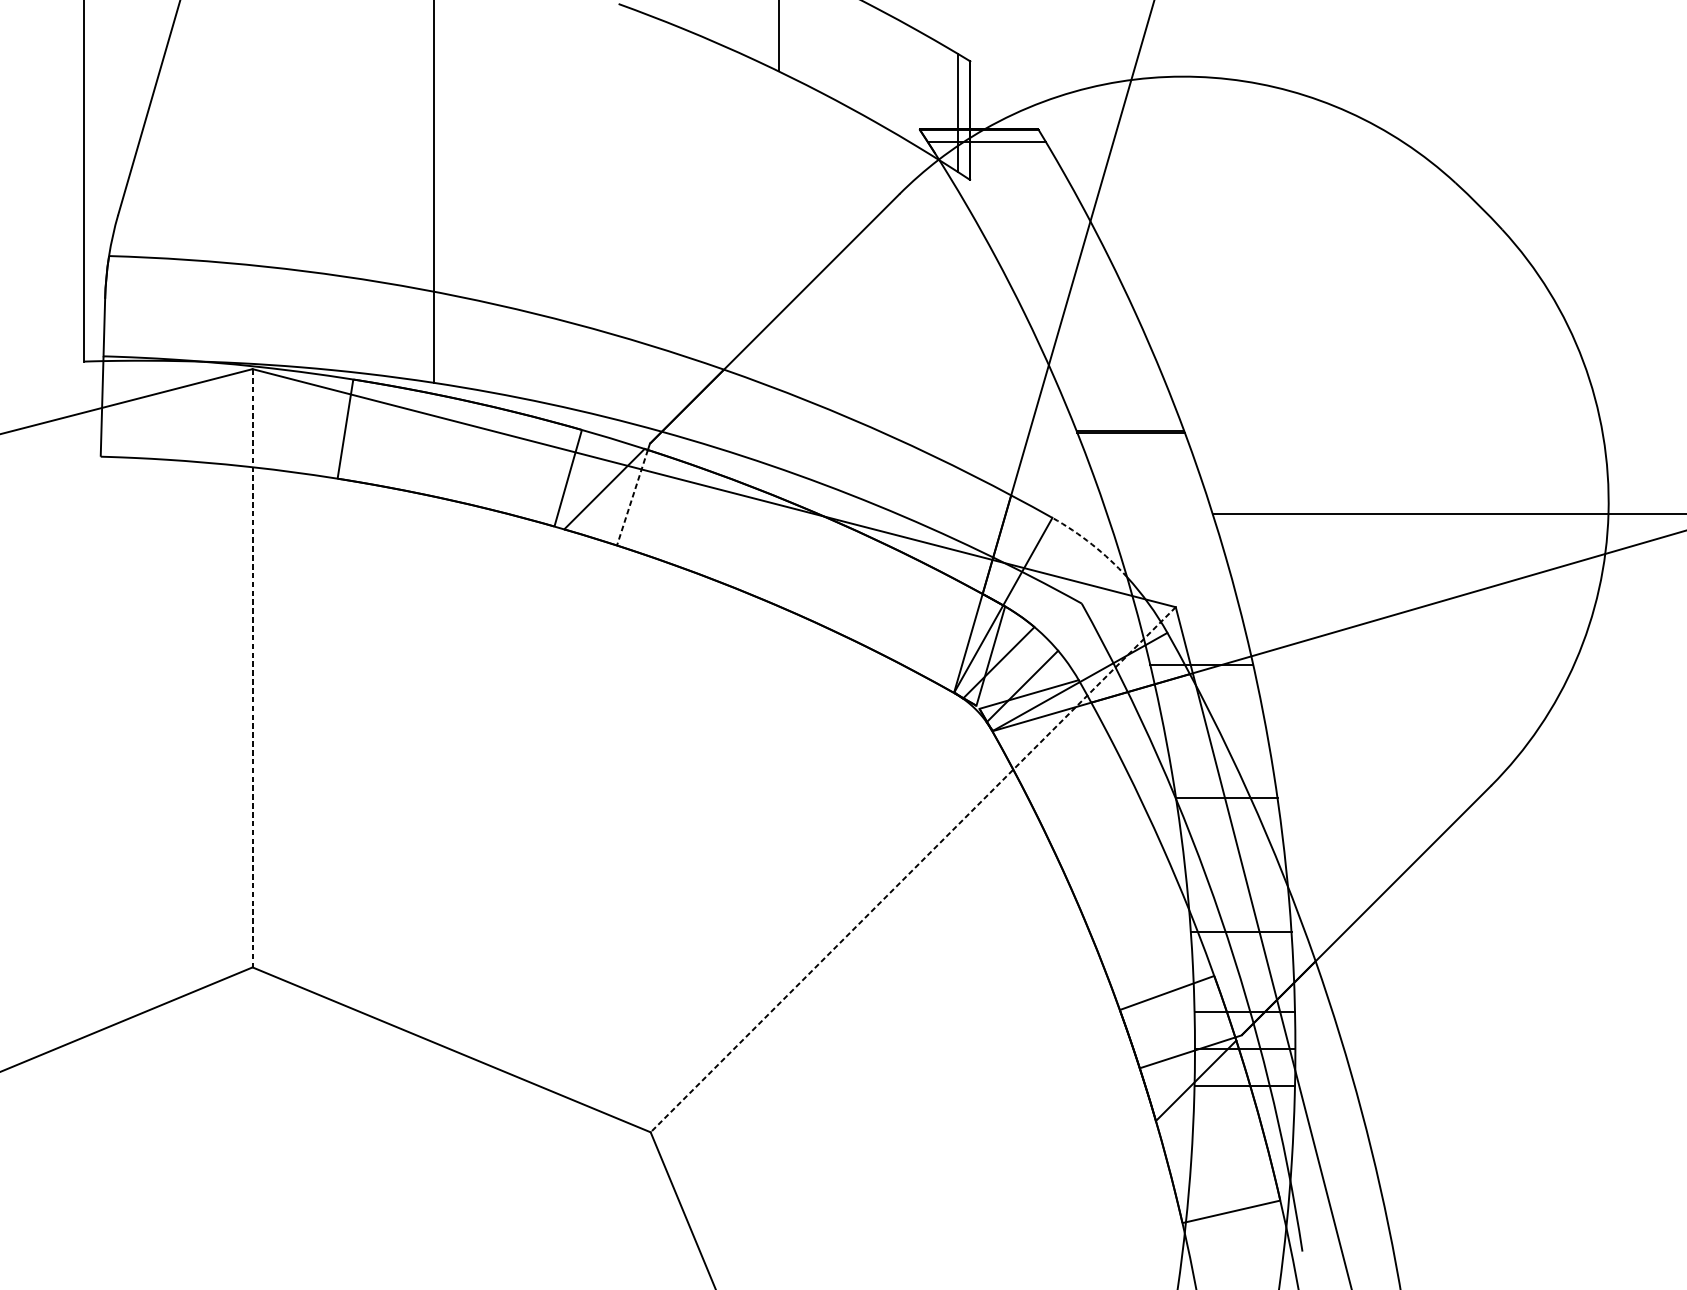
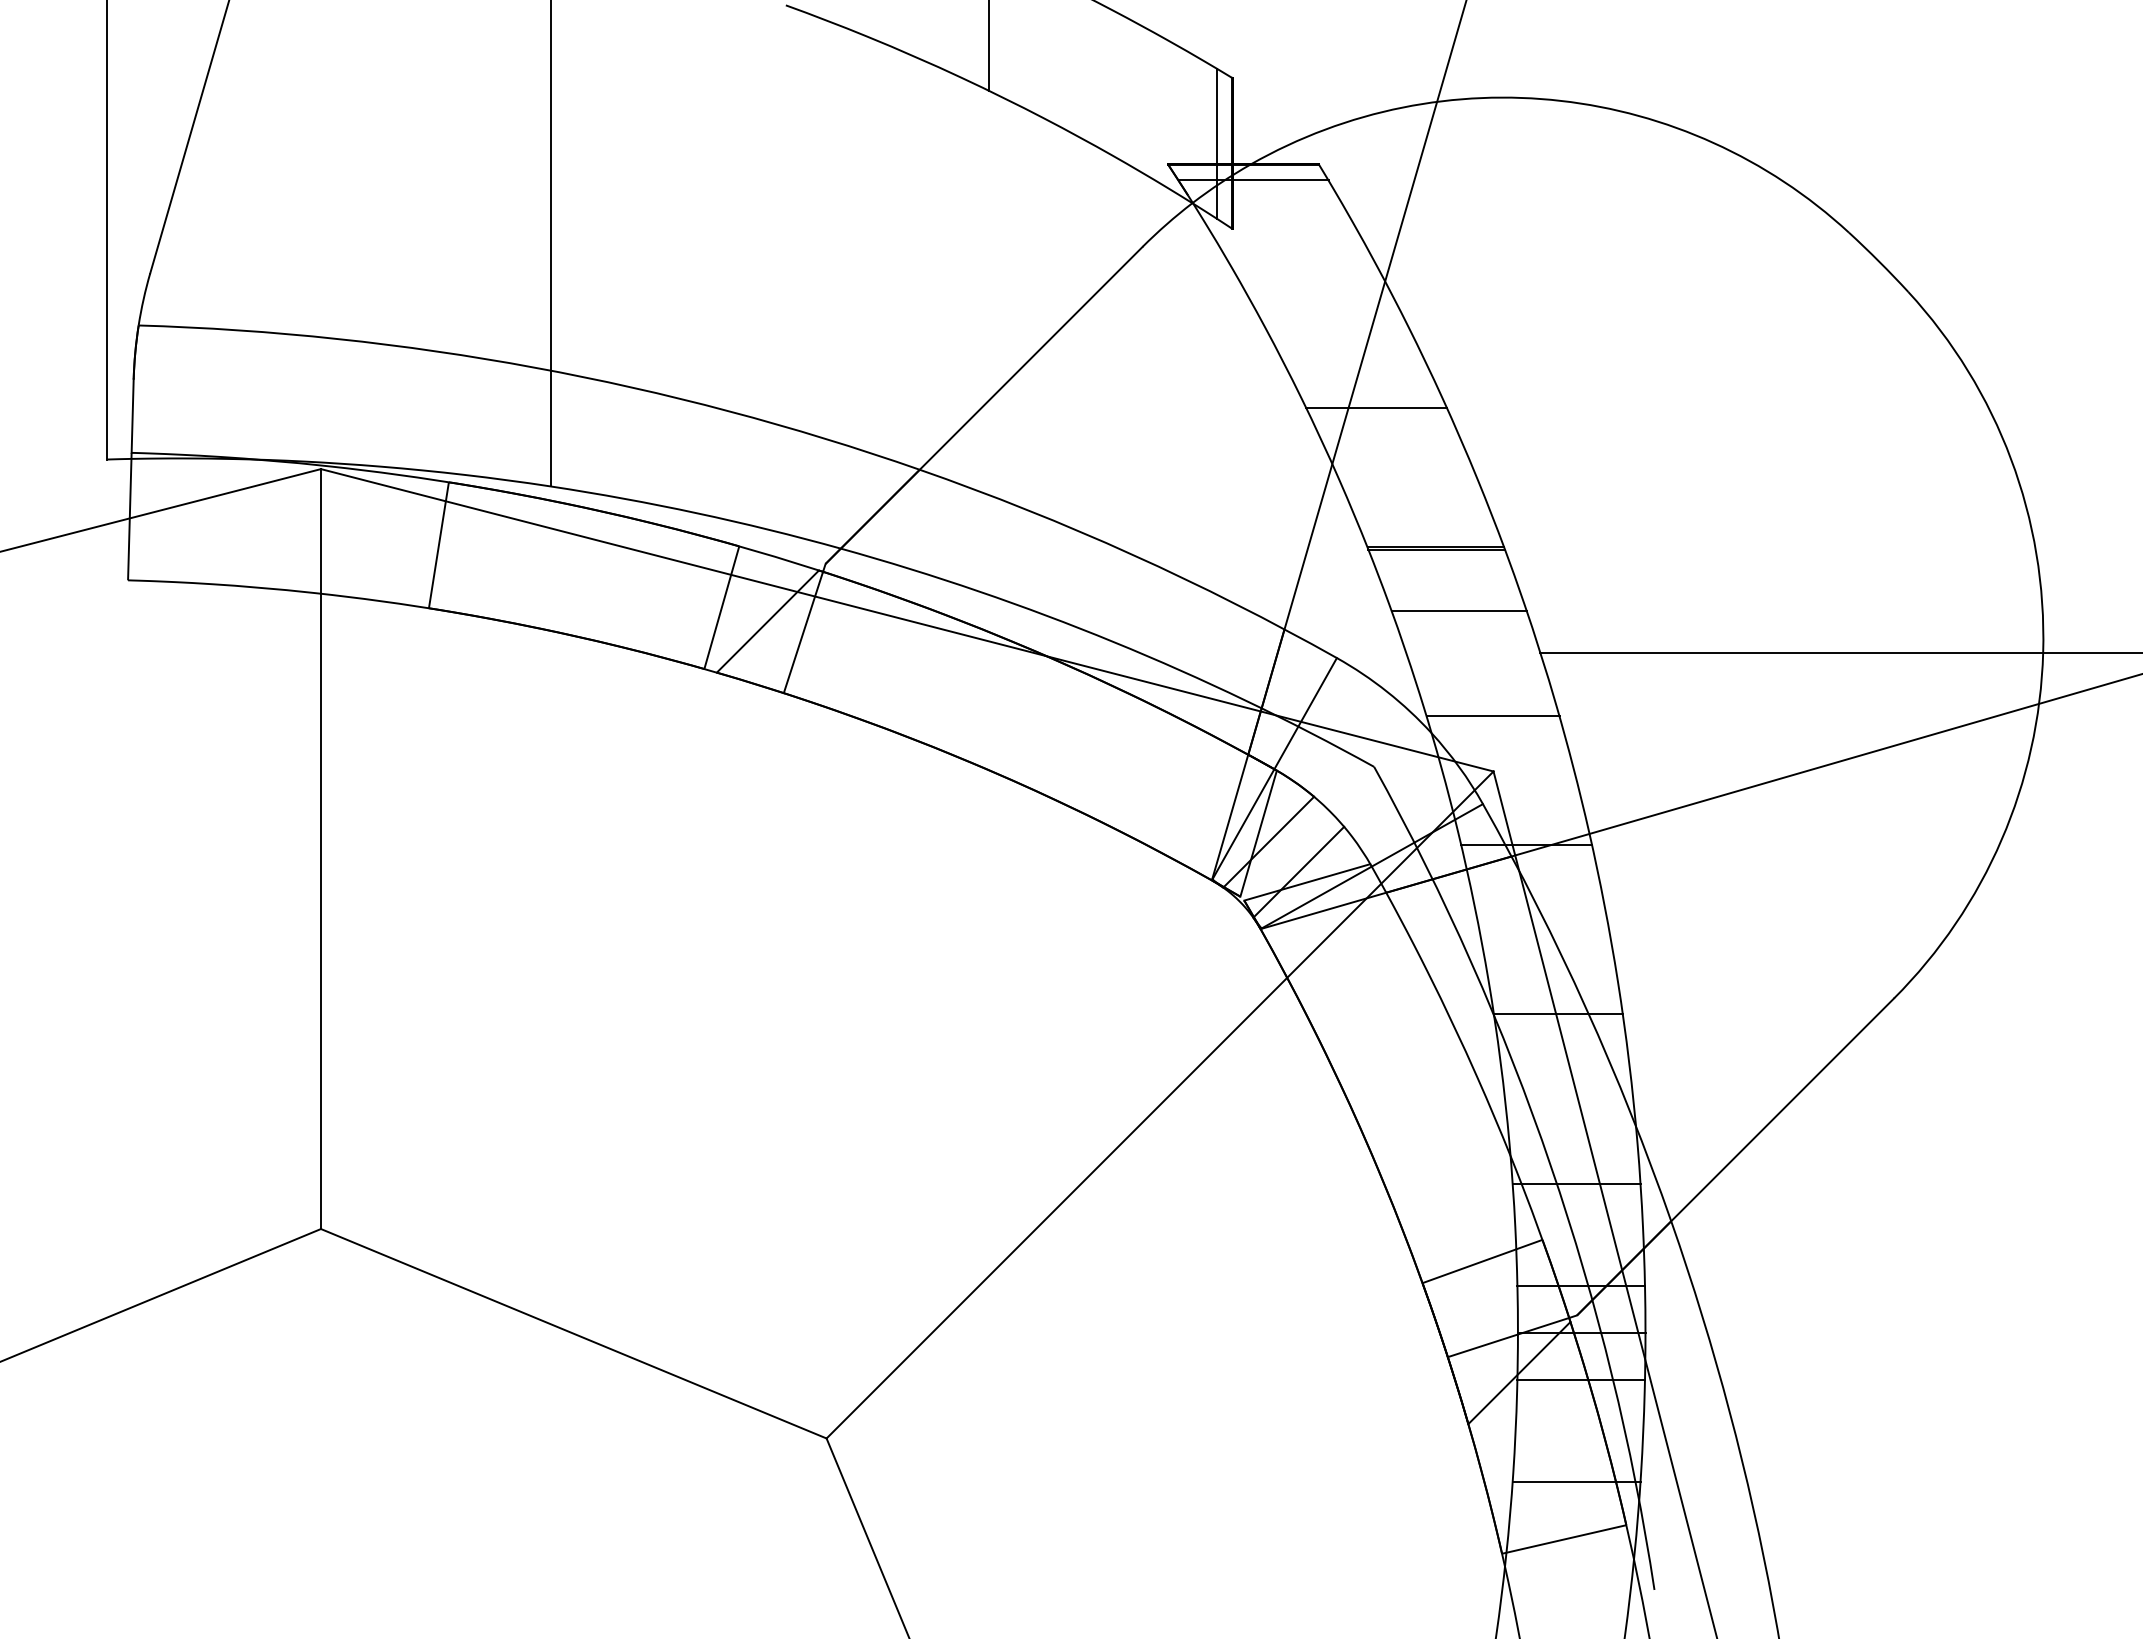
line: (1083, 320) -> (1376, 407), added
line: (1148, 481) -> (1458, 611), added
line: (632, 497) -> (803, 632), dashed -> solid
arc: (1092, 544) -> (1387, 691), dashed -> solid
line: (1174, 563) -> (1492, 716), added
line: (252, 668) -> (320, 849), dashed -> solid
line: (913, 869) -> (1160, 1104), dashed -> solid
line: (1241, 1166) -> (1576, 1481), added

